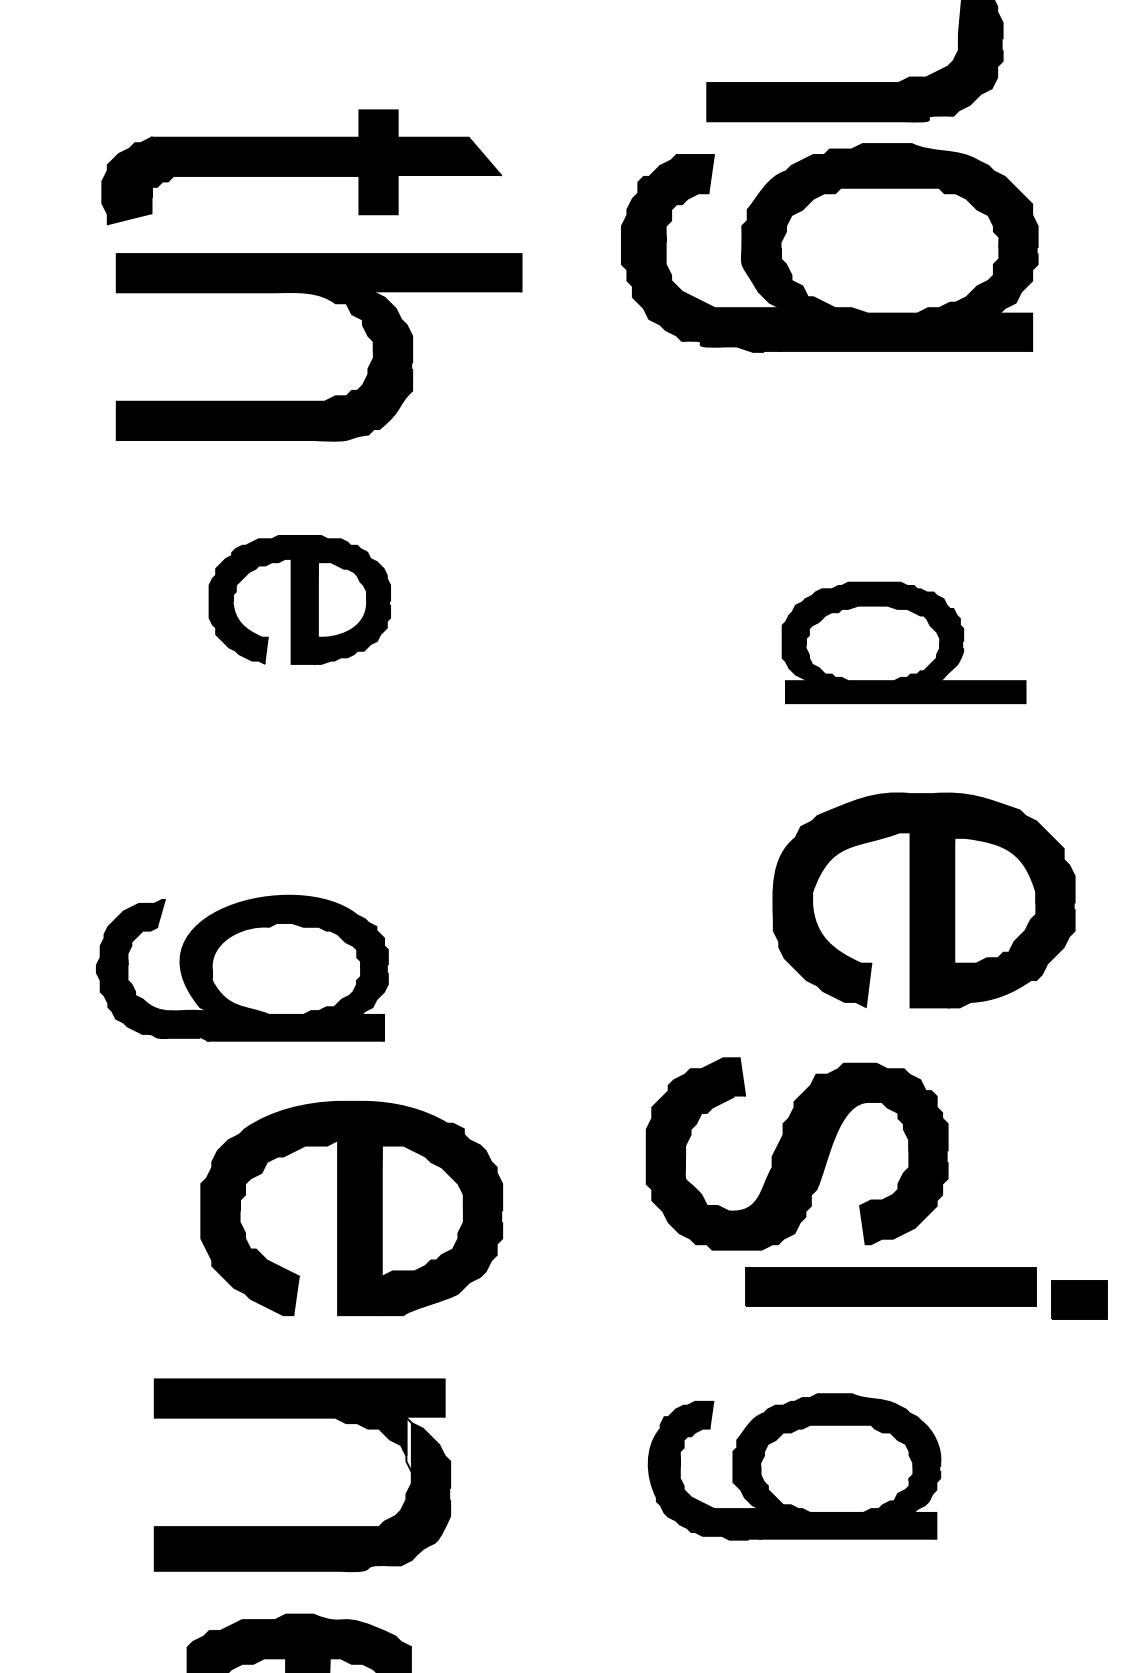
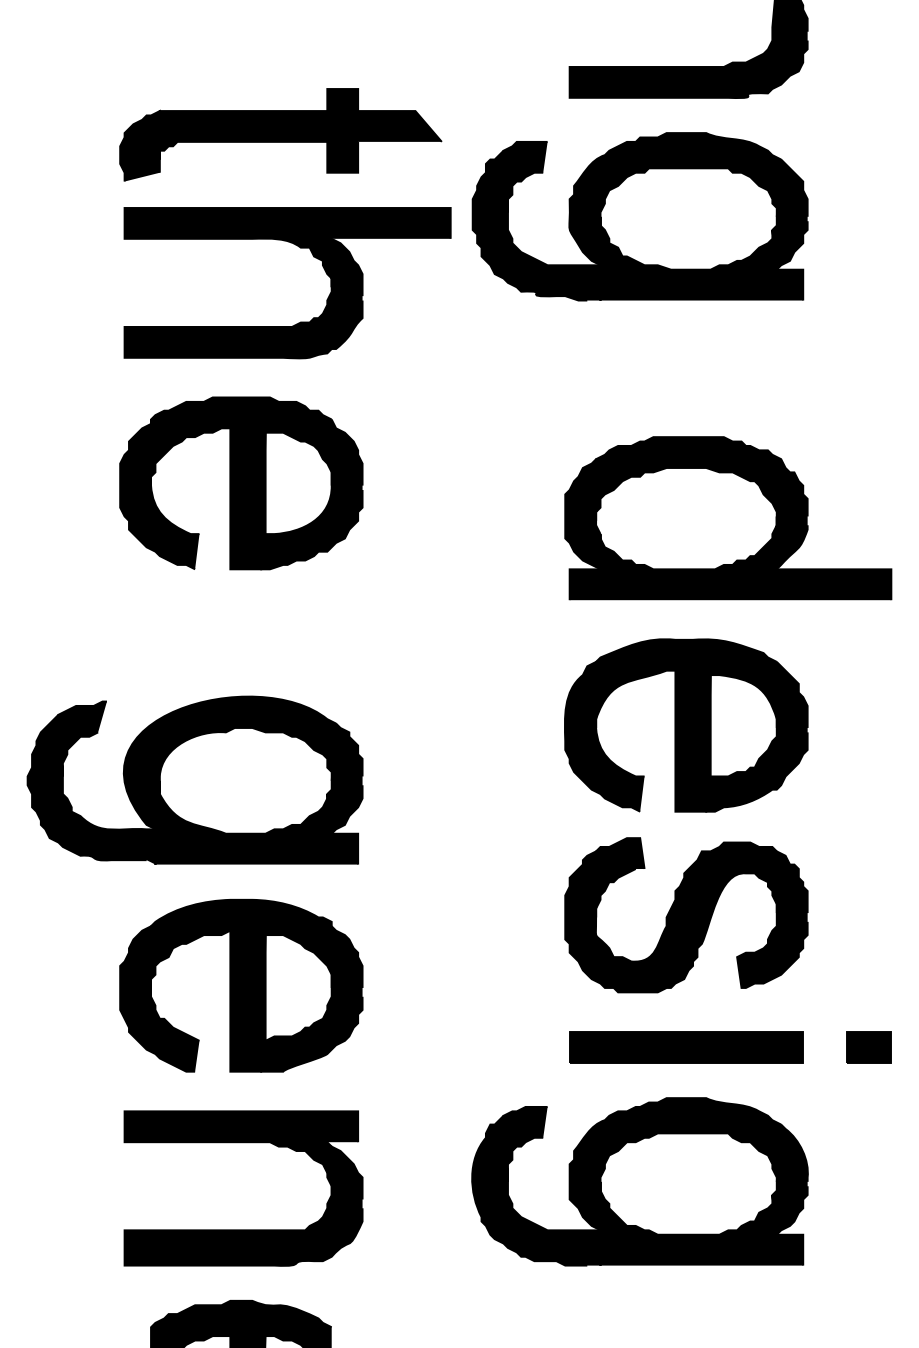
part: (301, 167) -> (280, 135), moved
part: (829, 247) -> (639, 216), moved
part: (335, 304) -> (300, 248), moved
part: (299, 599) -> (241, 483), size x1.67
part: (903, 642) -> (727, 517), size x1.67
part: (923, 900) -> (685, 725), moved
part: (242, 968) -> (195, 780), size x1.43
part: (796, 1153) -> (685, 914), moved
part: (351, 1208) -> (241, 985), moved
part: (890, 1286) -> (685, 1046), moved
fill: (408, 1450) -> (328, 1168), added
part: (794, 1466) -> (639, 1181), size x1.43

